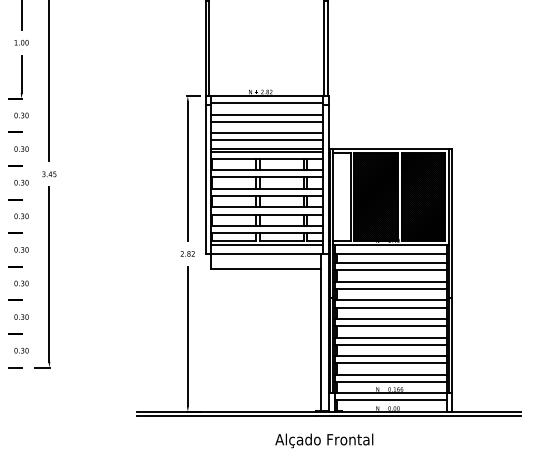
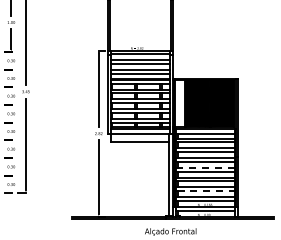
line: (392, 318) -> (206, 167), solid -> dashed
line: (392, 363) -> (206, 191), solid -> dashed

